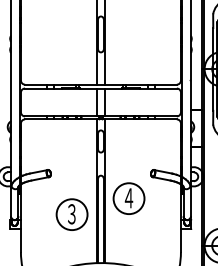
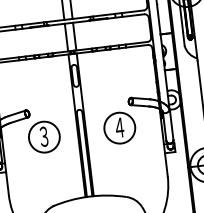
part: (128, 198) -> (119, 128), moved
part: (71, 214) -> (43, 137), moved

